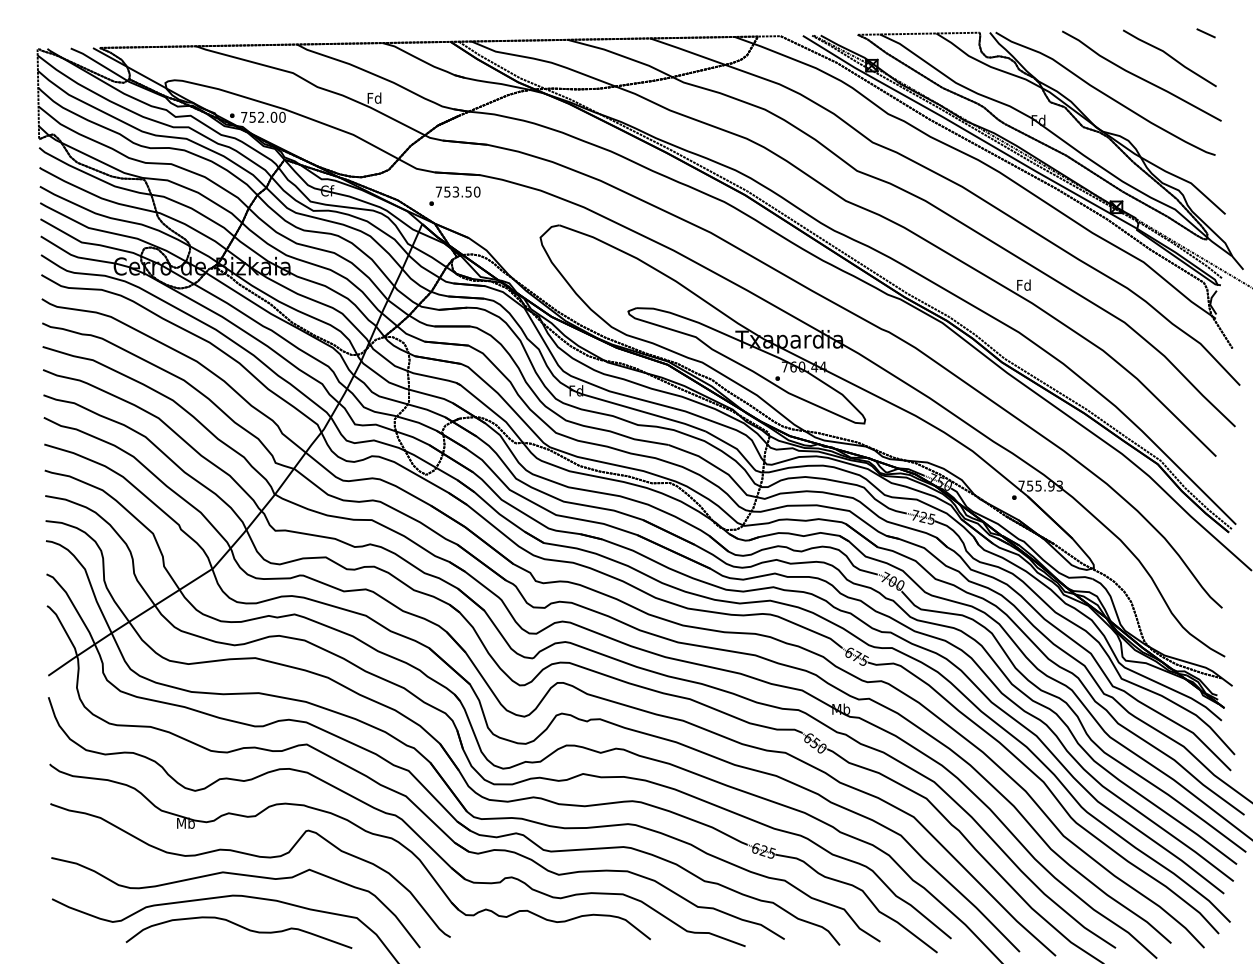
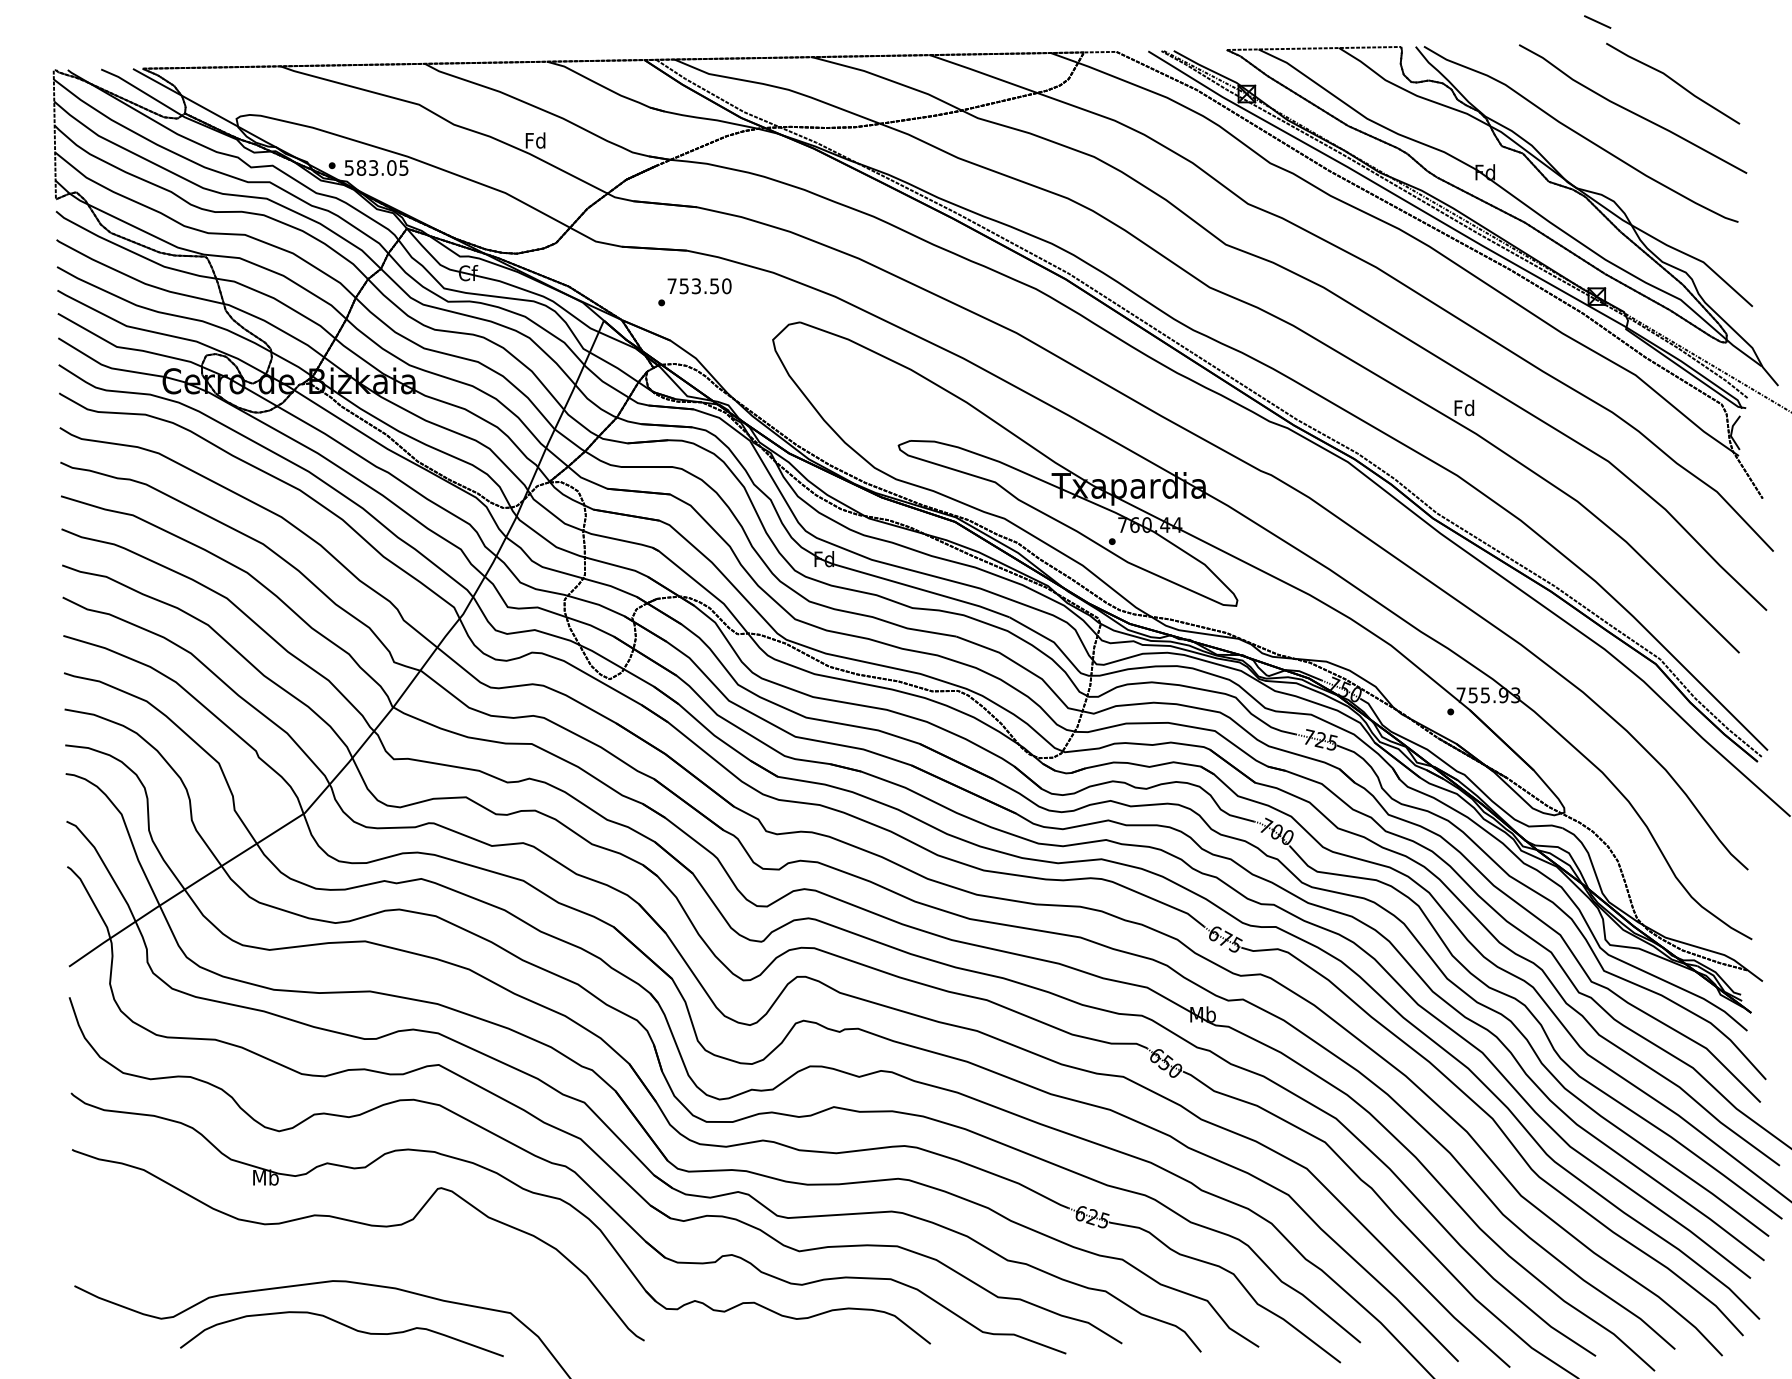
line: (1205, 33) -> (1596, 22), moved
text: (263, 116) -> (376, 166), 752.00 -> 583.05
text: (454, 195) -> (694, 291), moved
curve: (237, 875) -> (339, 1252), removed

